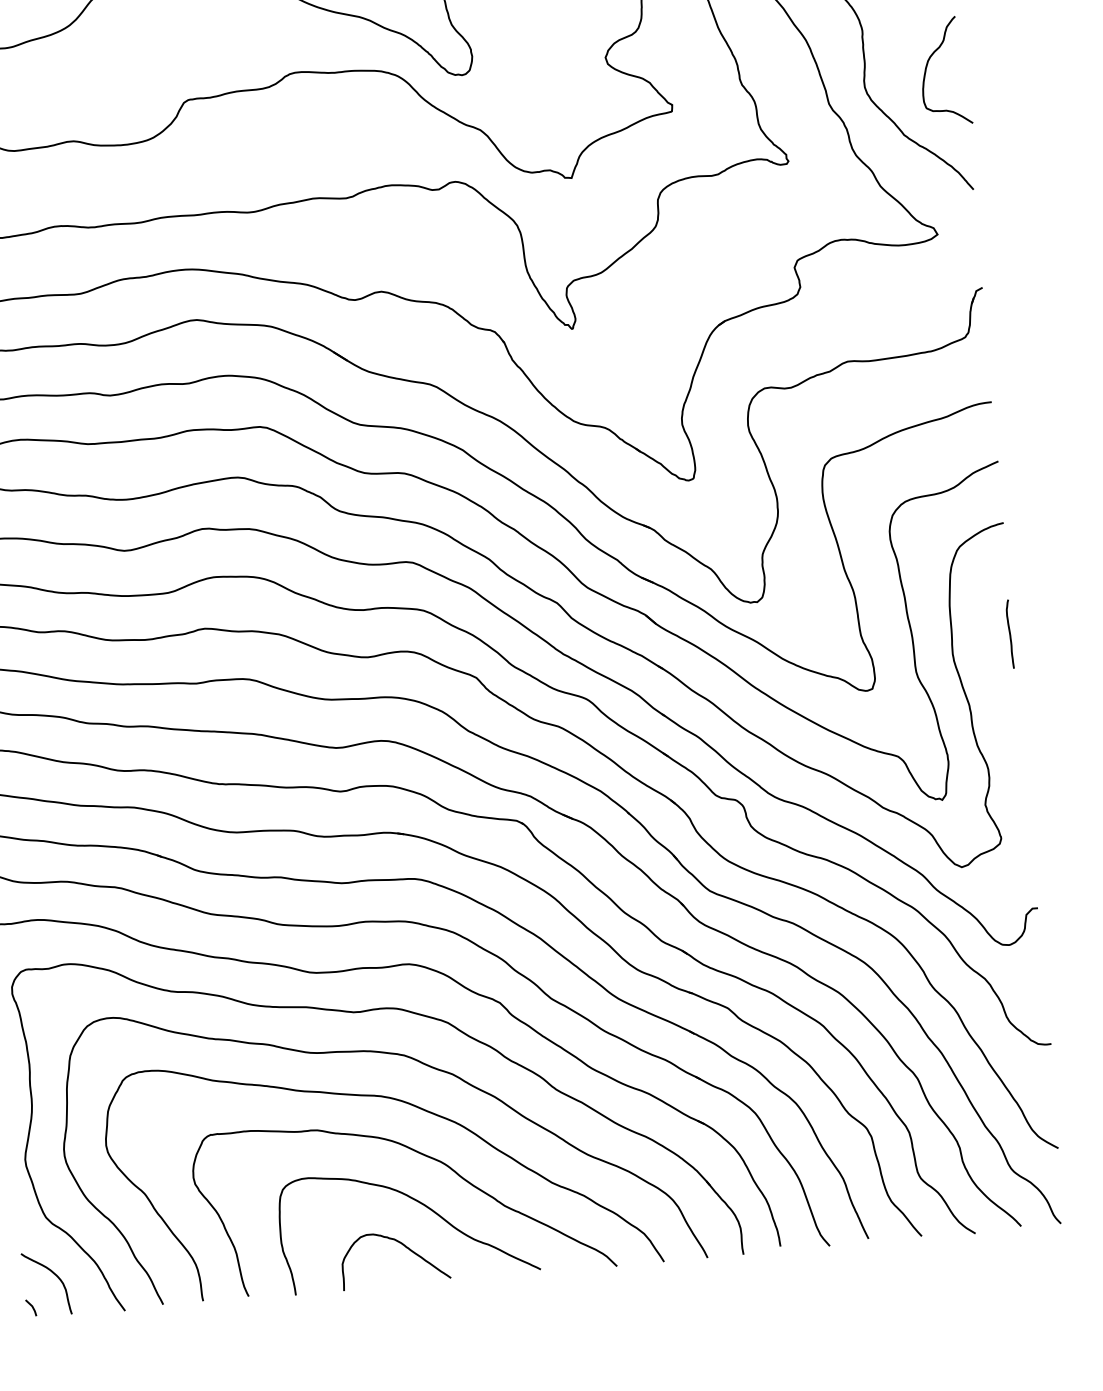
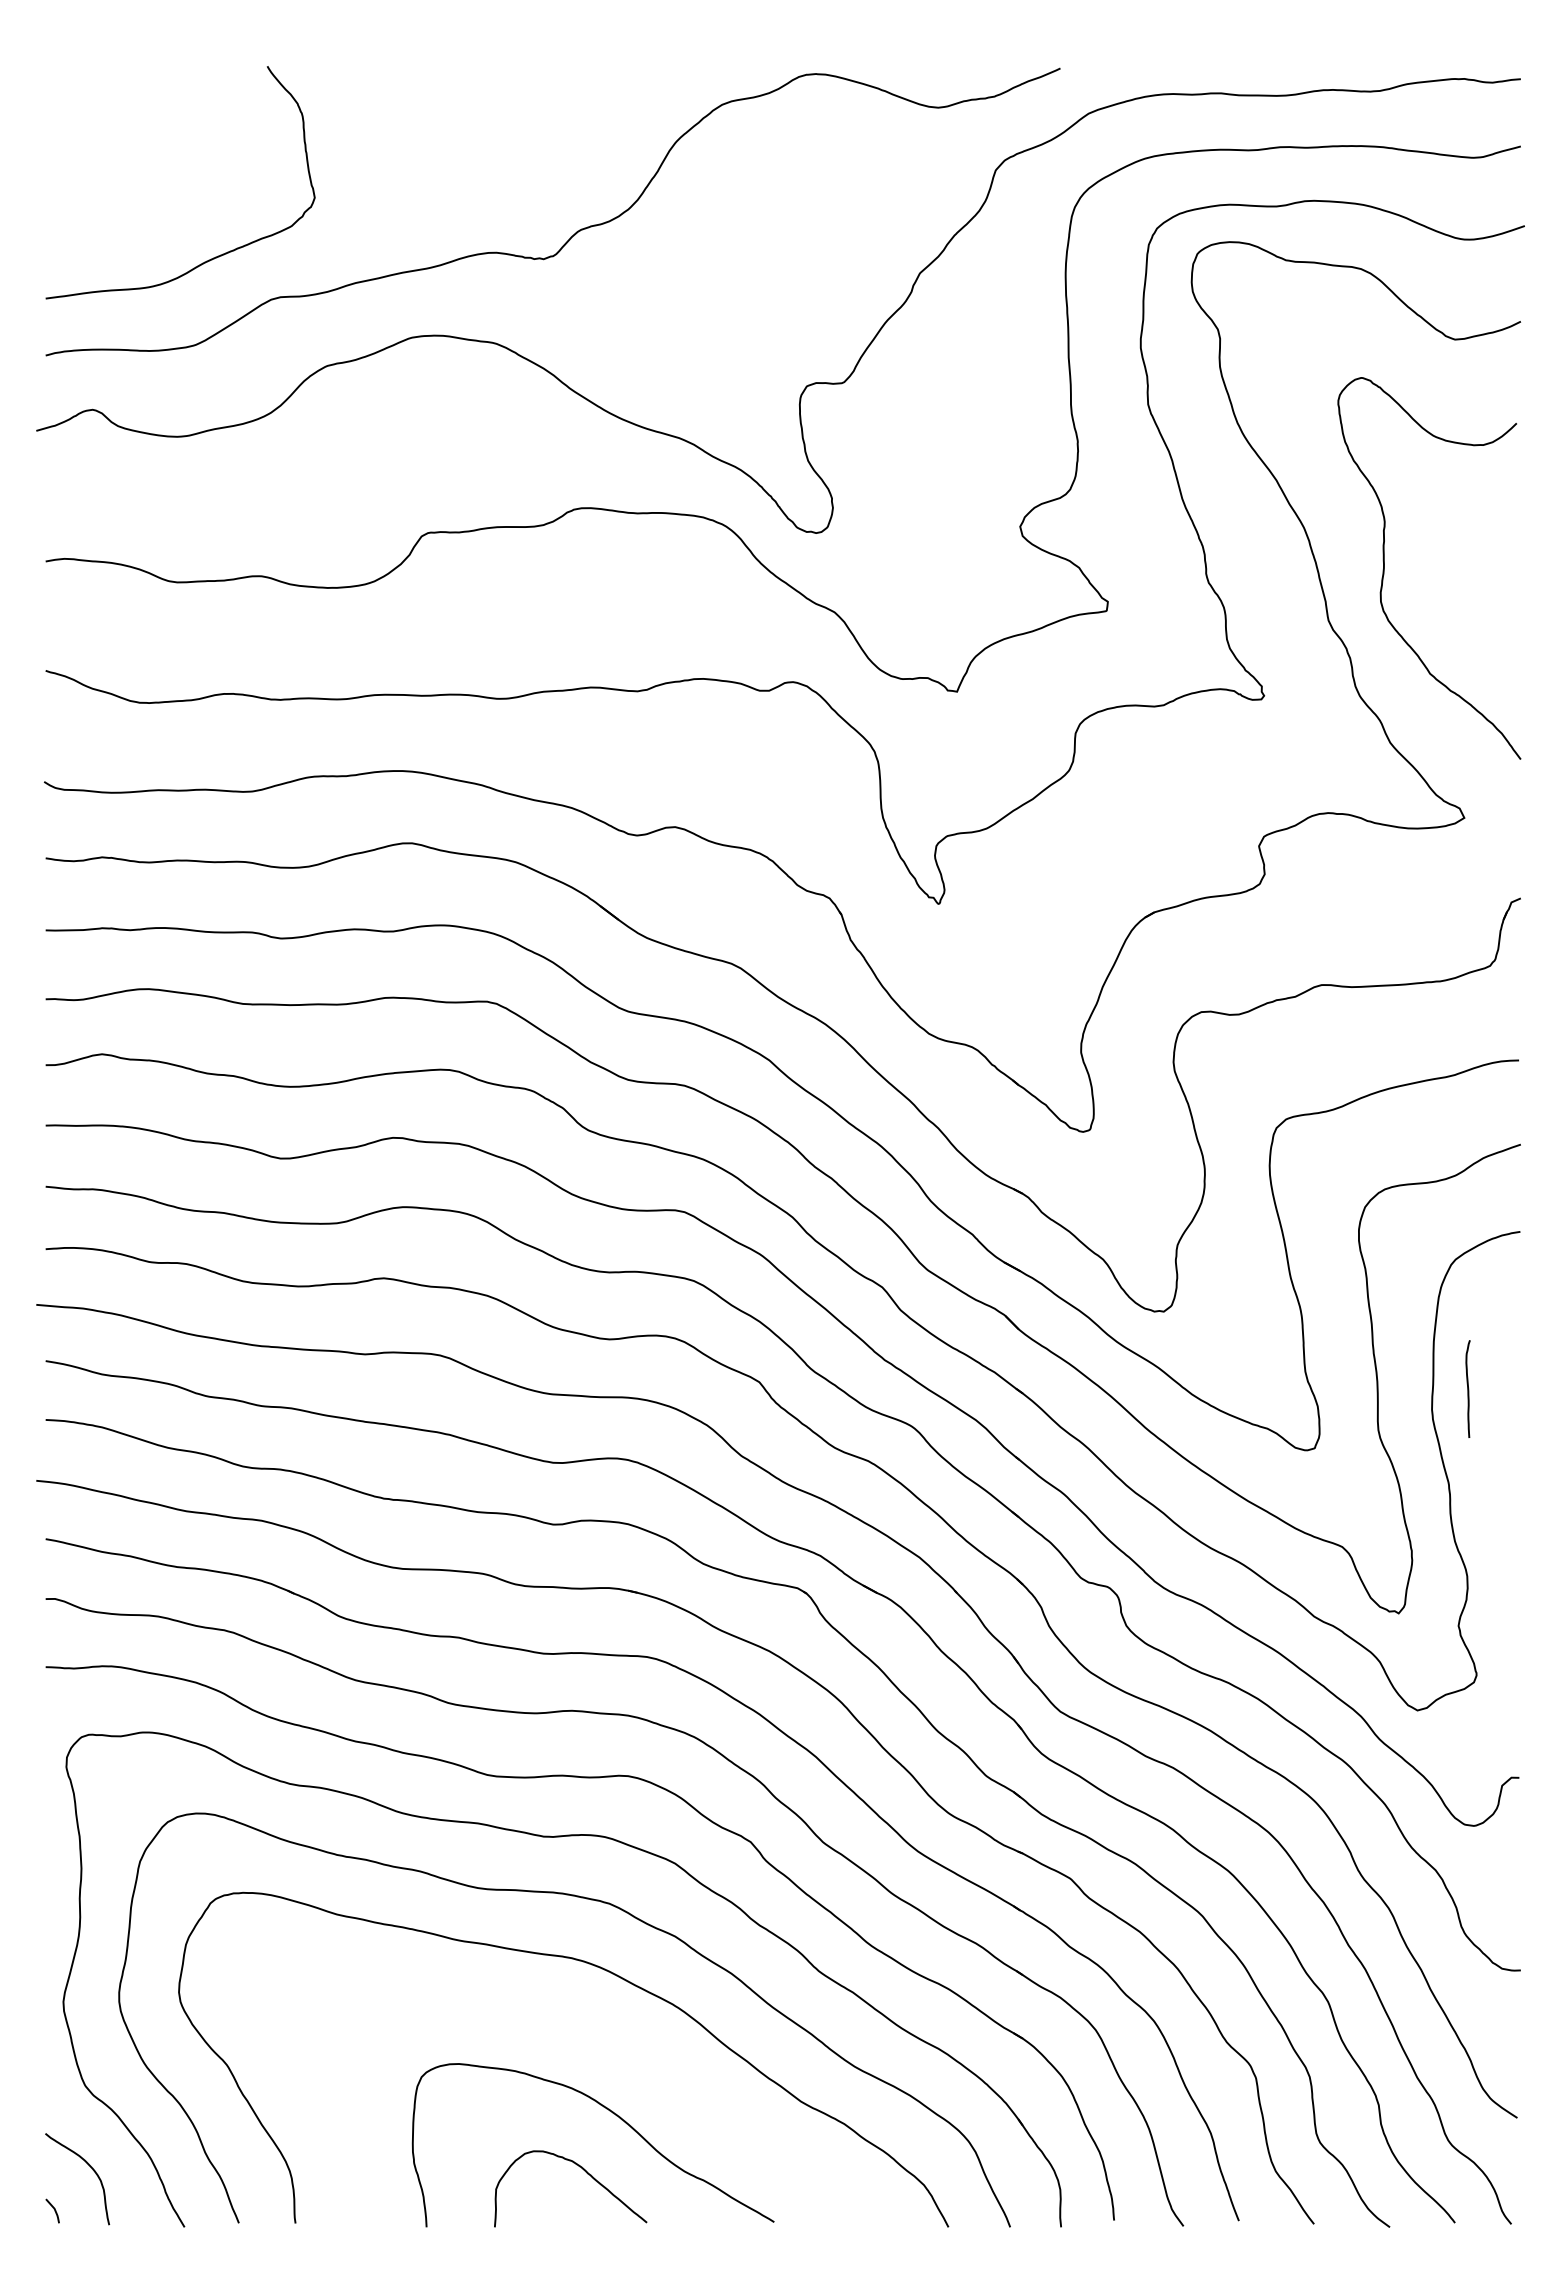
curve: (927, 66) -> (1471, 580), removed
curve: (1009, 633) -> (1467, 1388), moved
curve: (421, 1154) -> (621, 2045), removed

